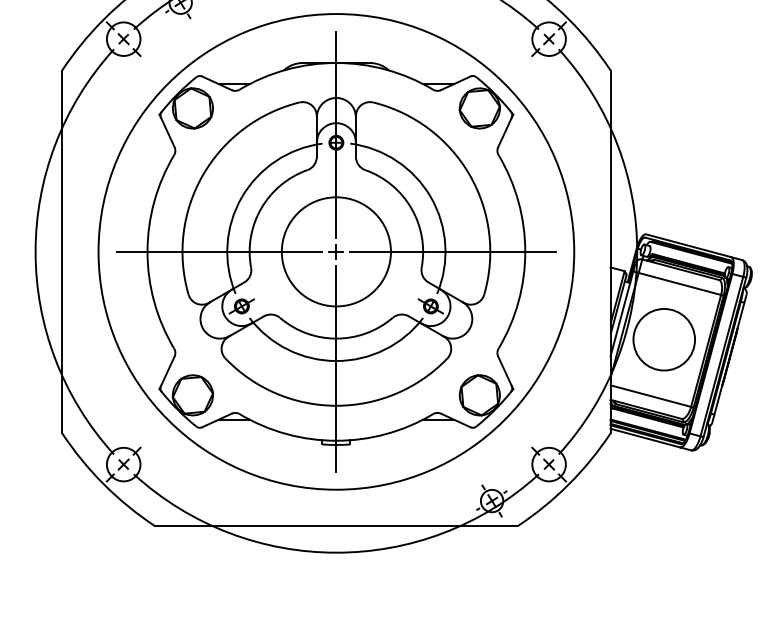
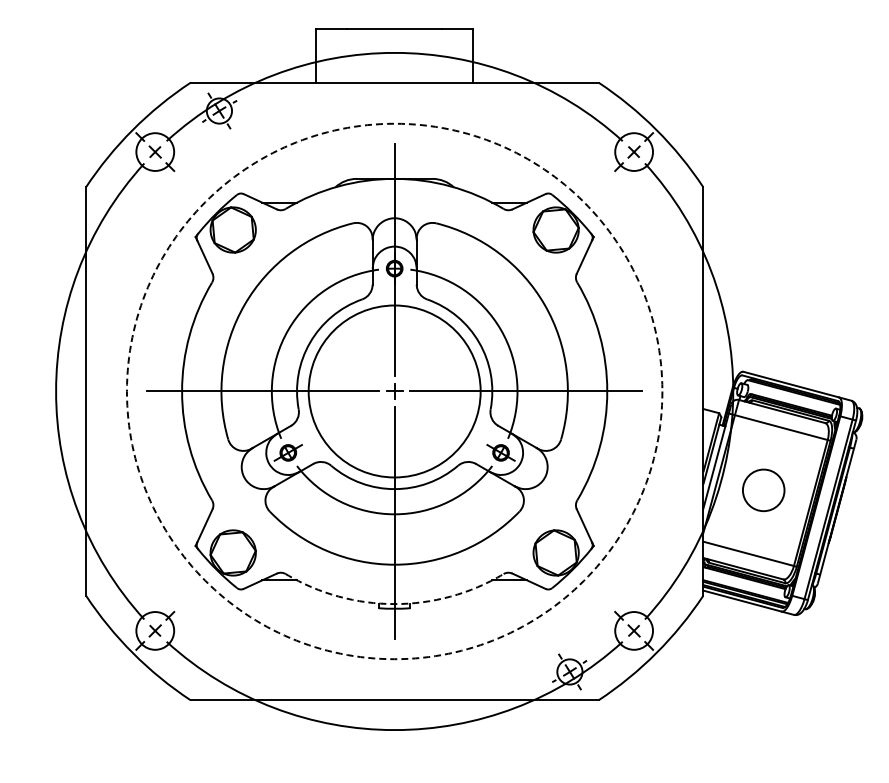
circle: (336, 251) -> (394, 391), size x1.4
circle: (336, 251) -> (394, 391), solid -> dashed
circle: (664, 339) -> (763, 490), size x0.6
arc: (336, 441) -> (394, 604), solid -> dashed

